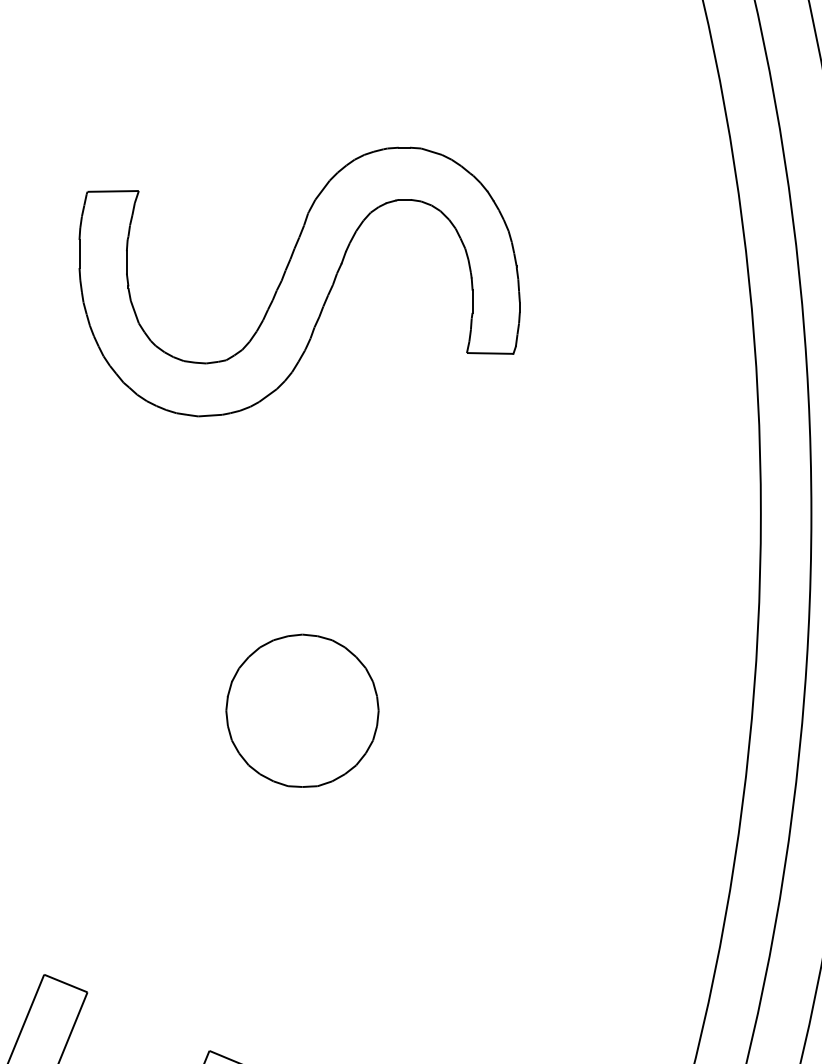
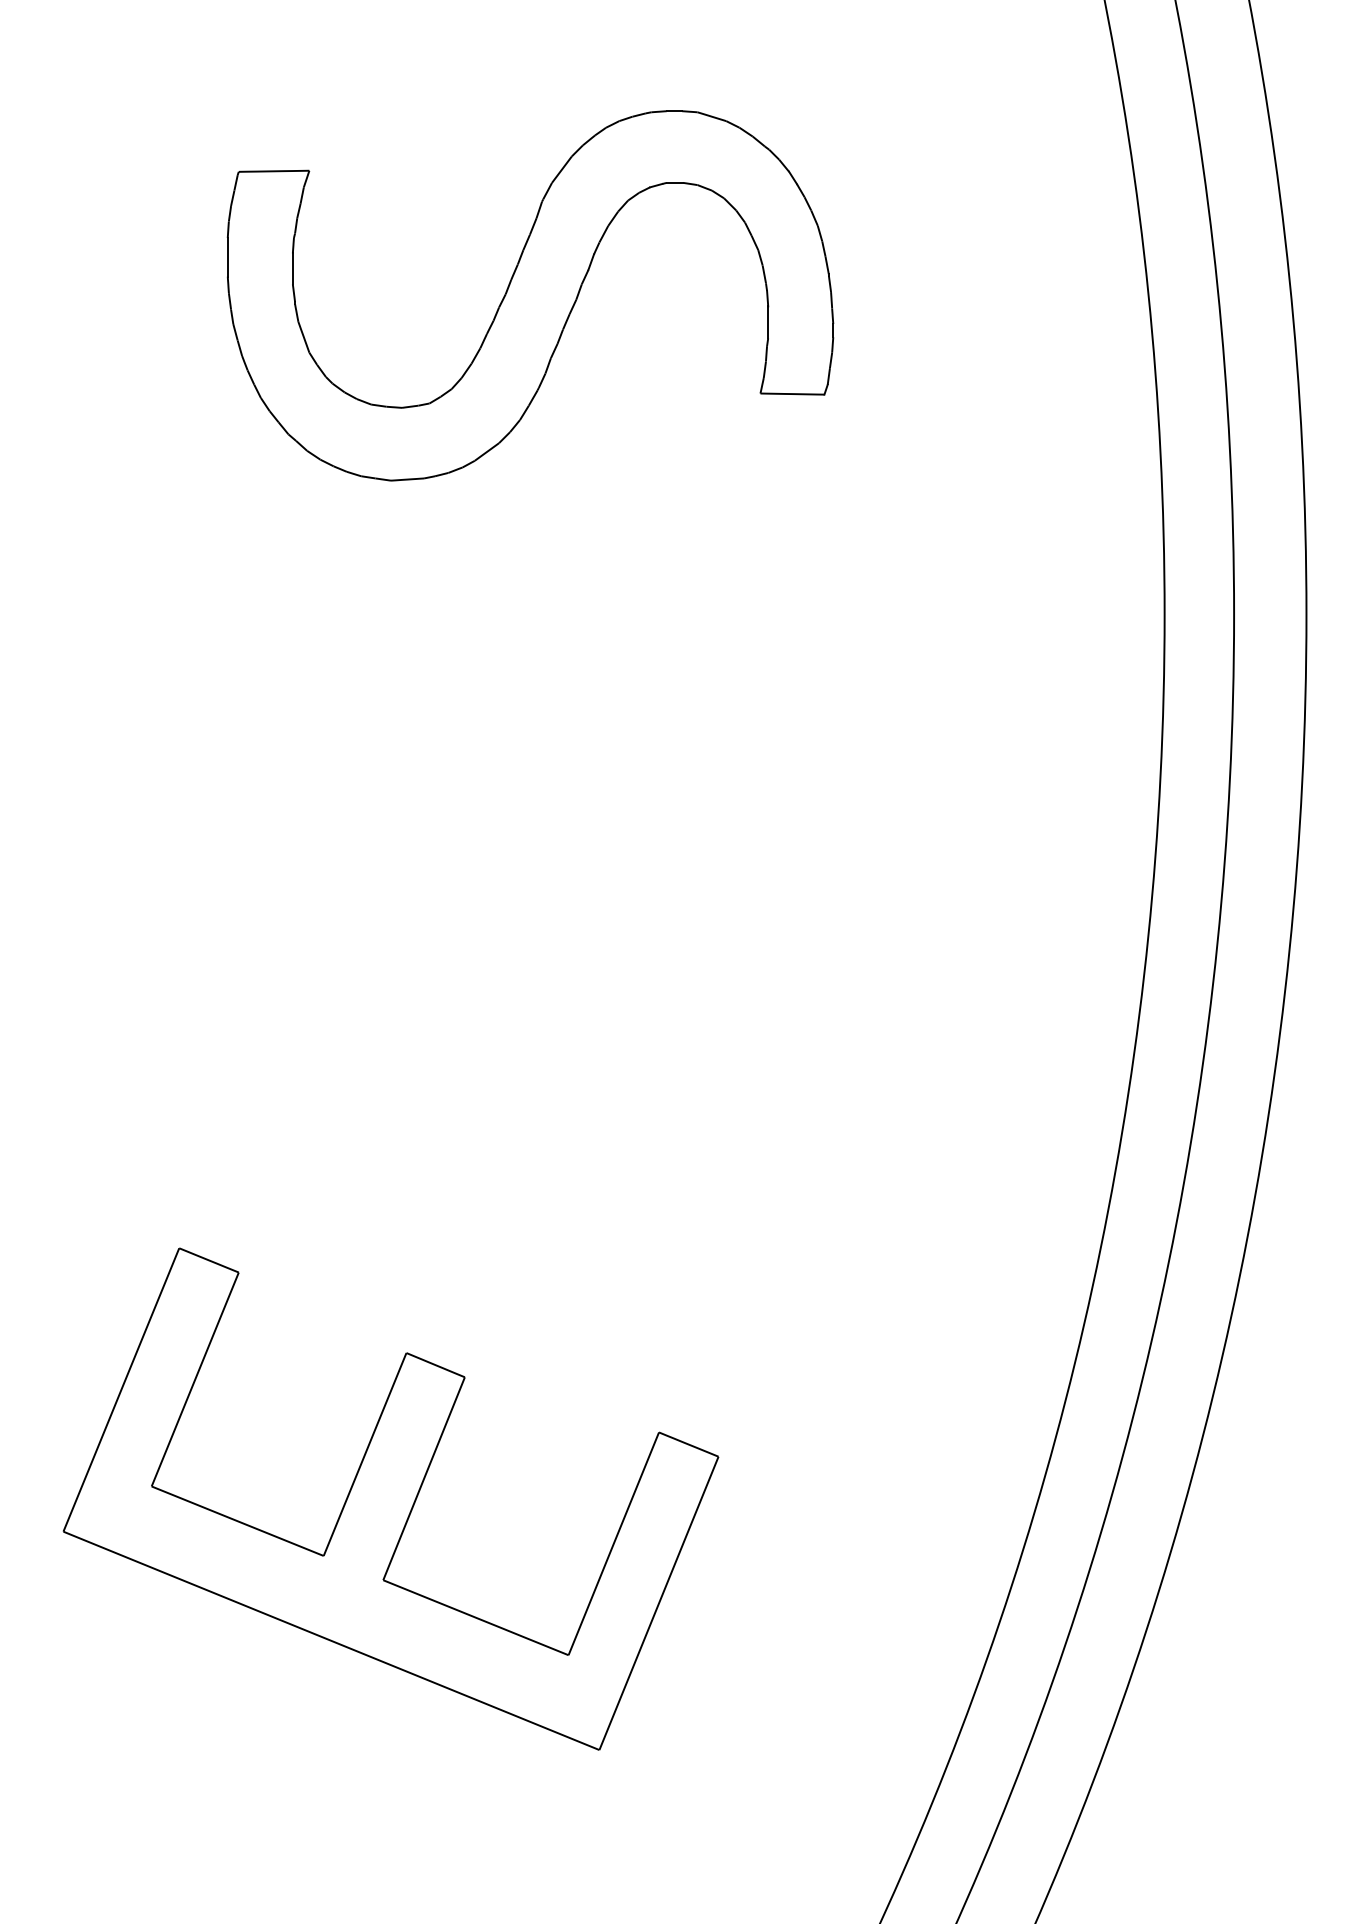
part: (301, 710) -> (533, 885), removed

